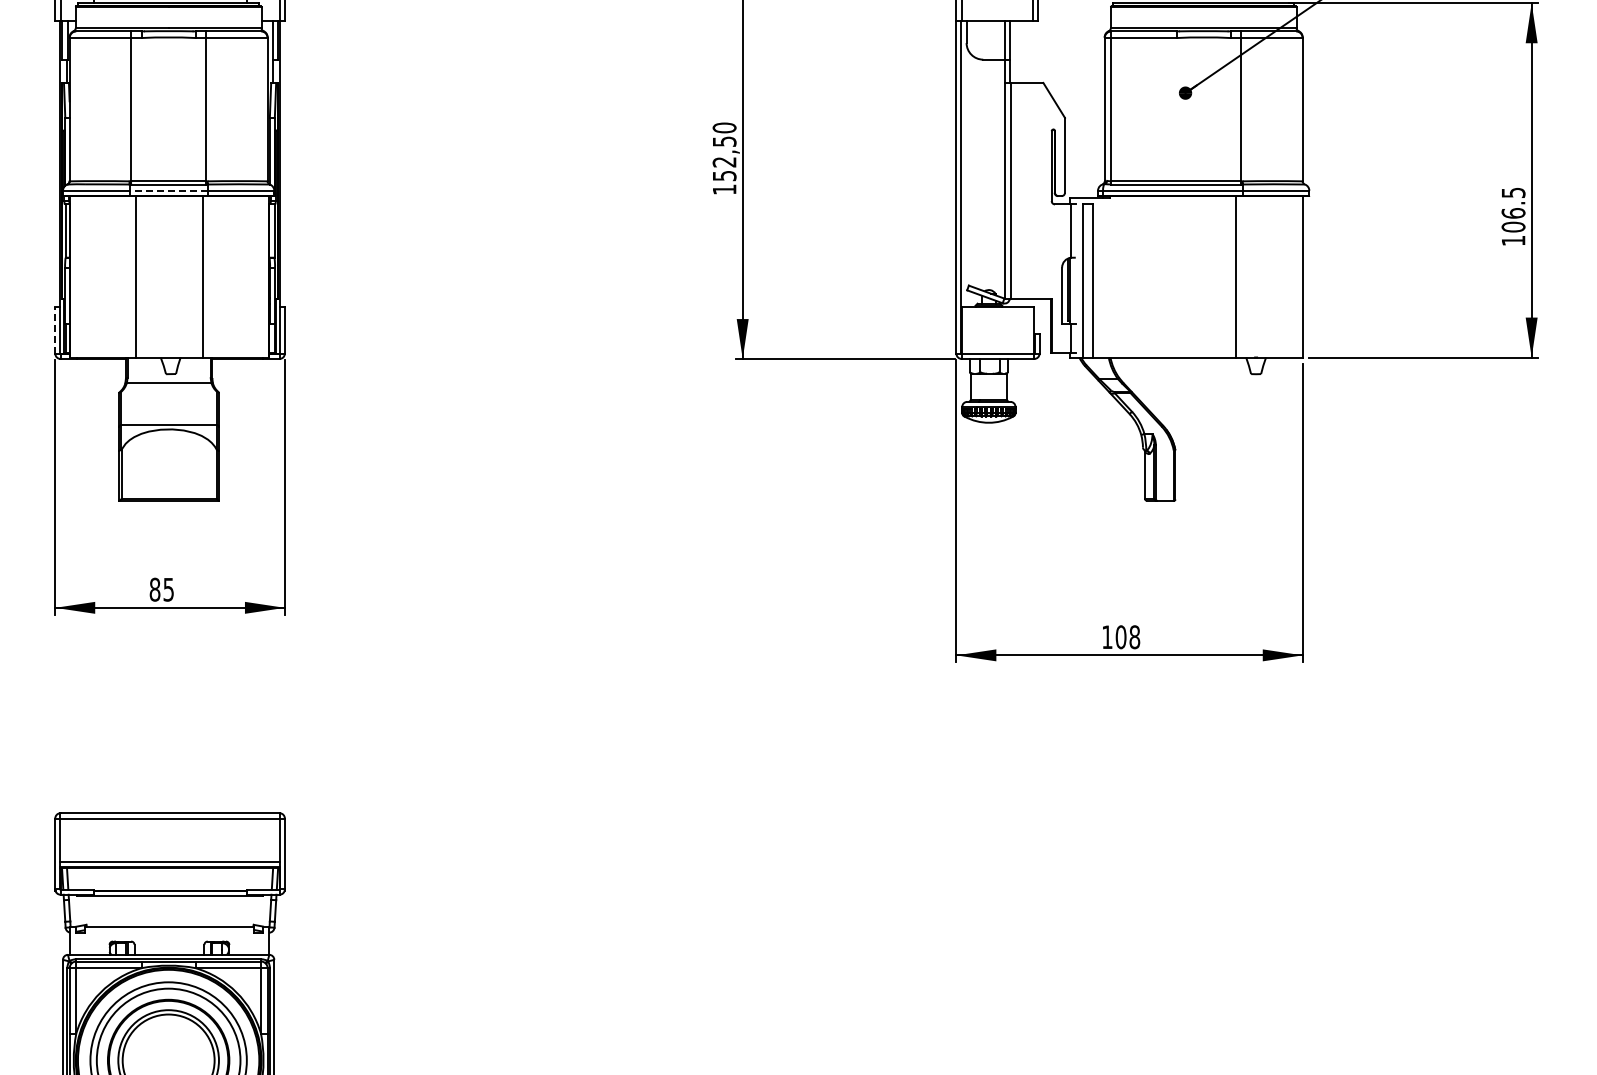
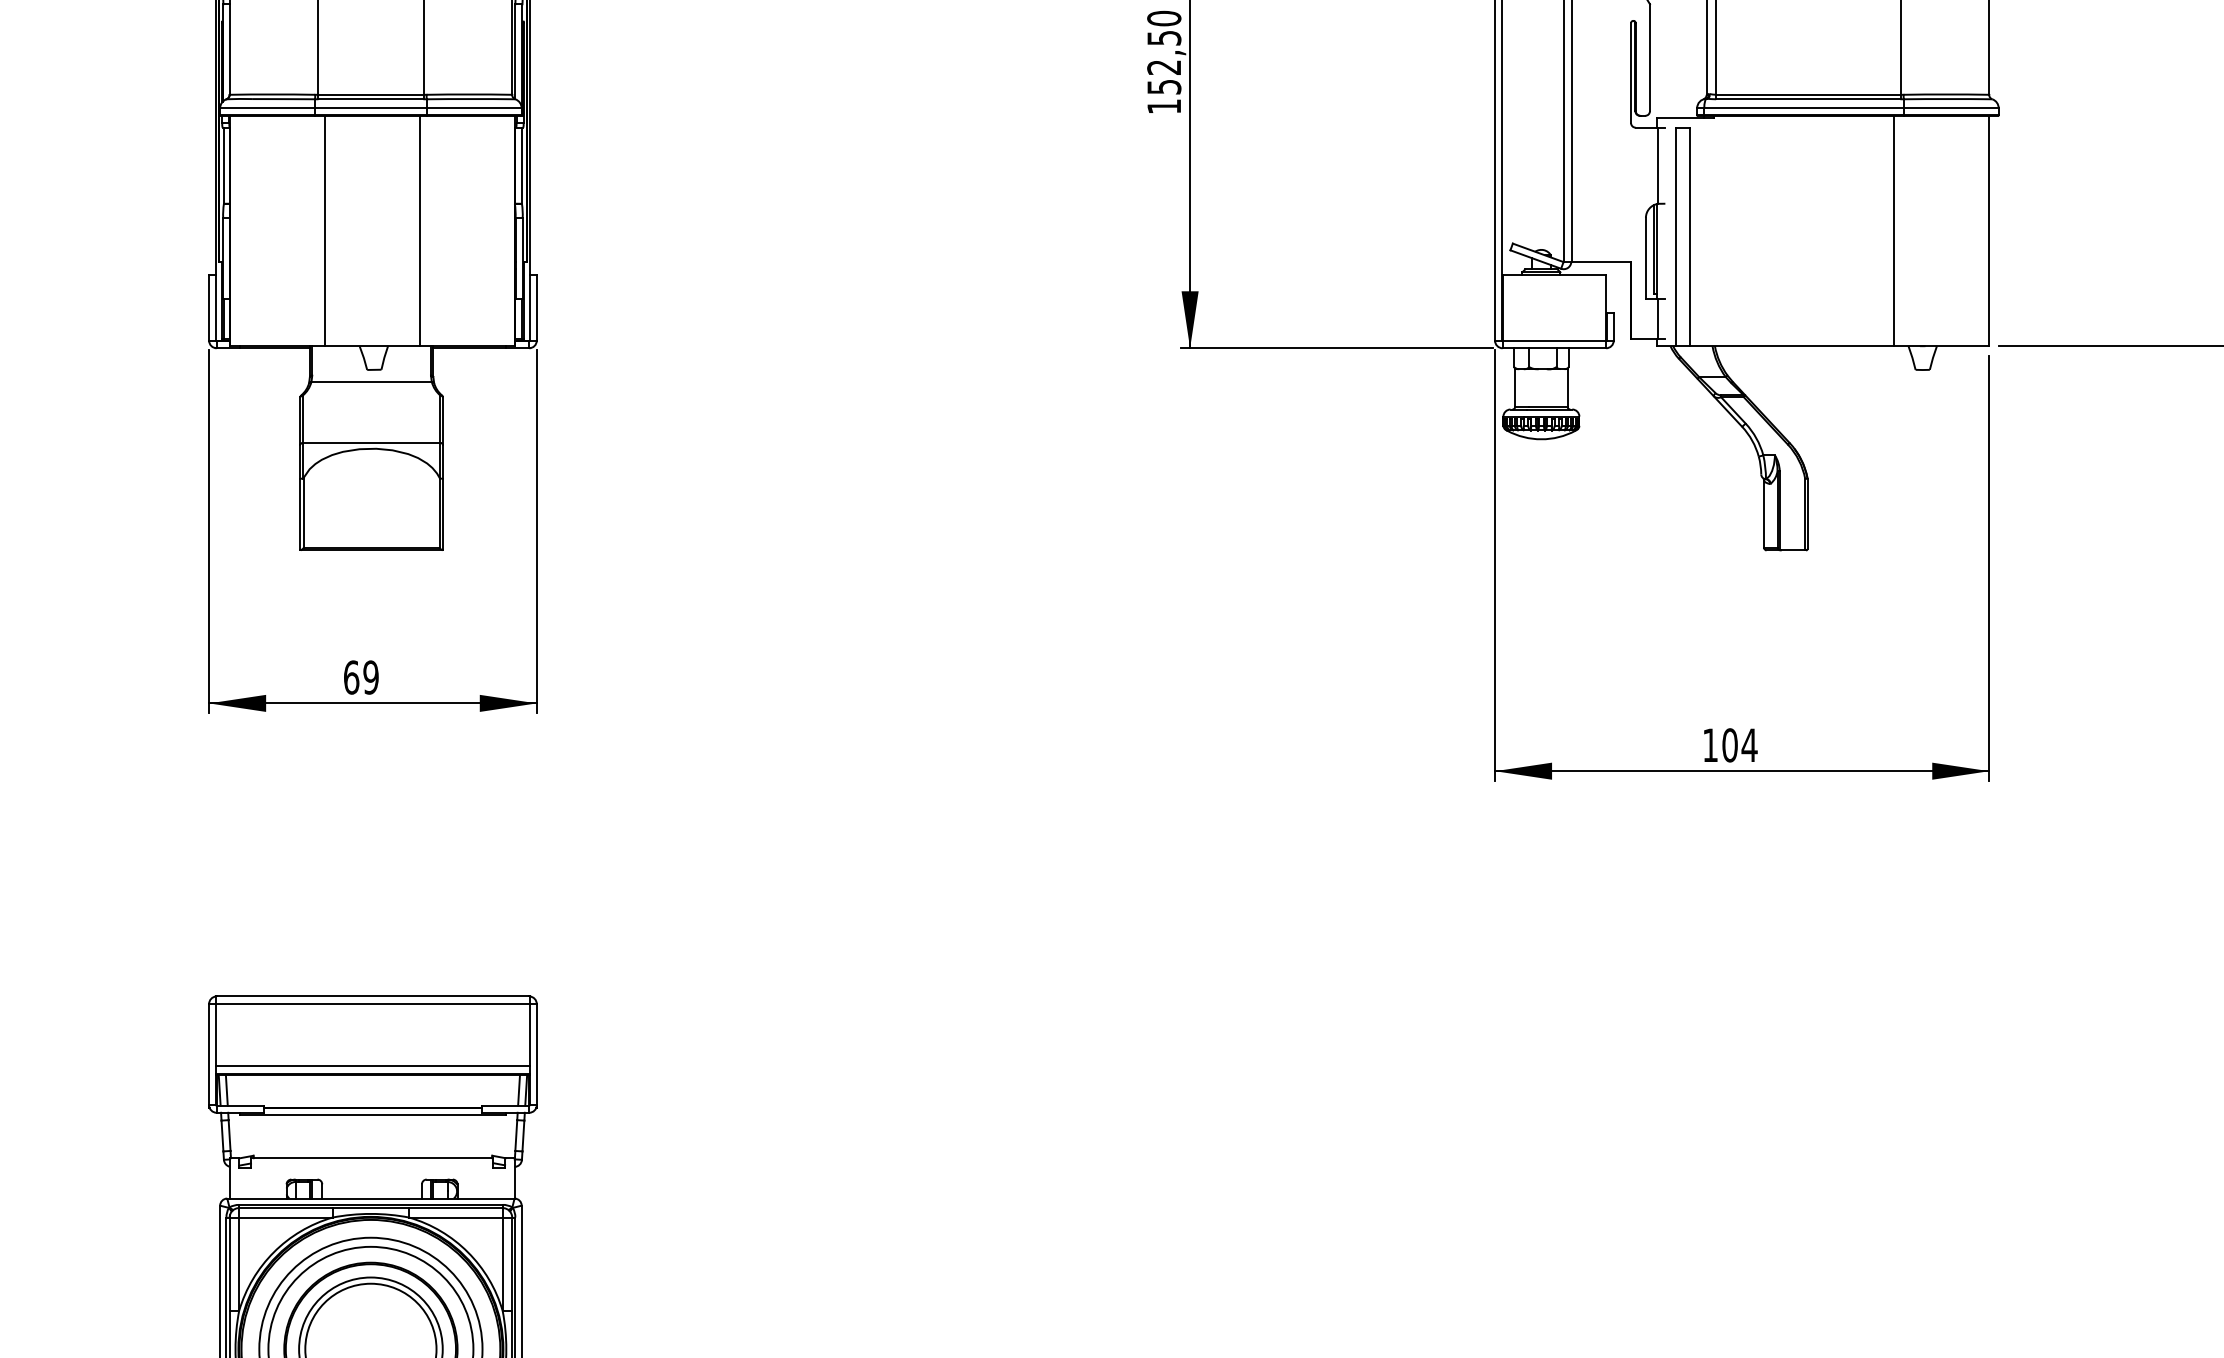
line: (168, 190) -> (370, 107), dashed -> solid
line: (55, 330) -> (209, 307), dashed -> solid
text: (161, 589) -> (360, 677), 85 -> 69
text: (1134, 637) -> (1749, 745), 108 -> 104

